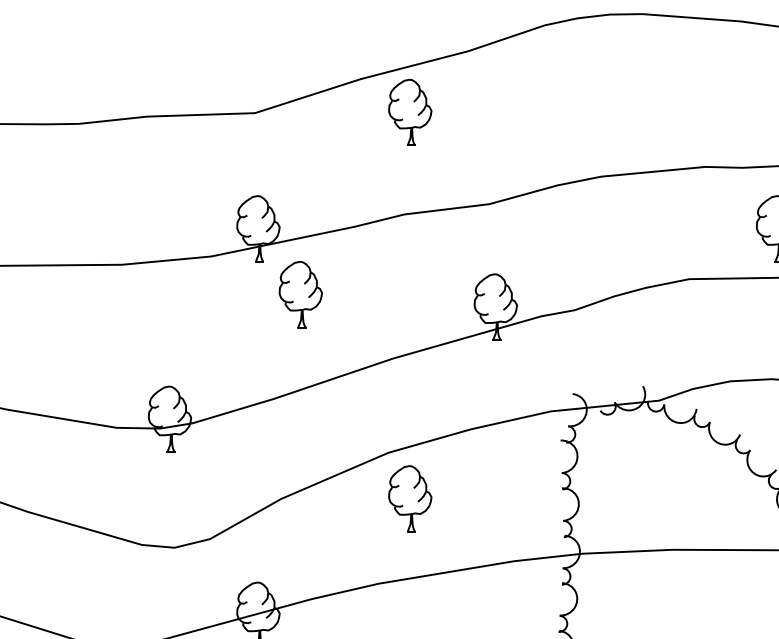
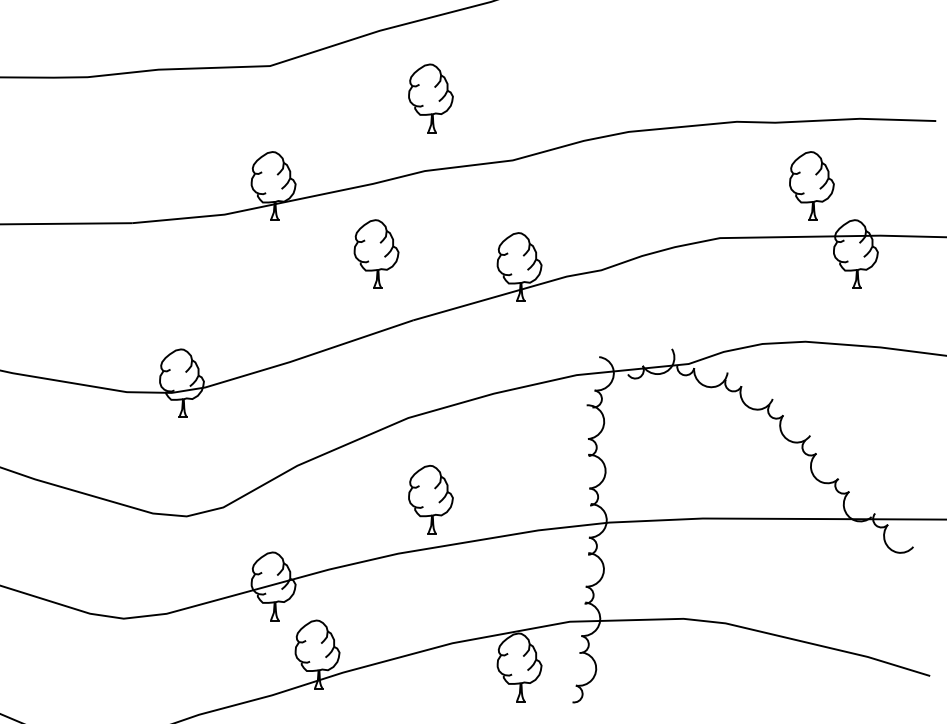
part: (409, 112) -> (430, 98), moved
part: (300, 294) -> (376, 253), moved
part: (409, 498) -> (430, 499), moved

